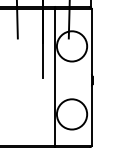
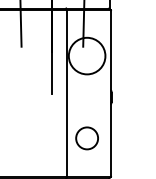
circle: (71, 114) -> (86, 138), size x0.6

